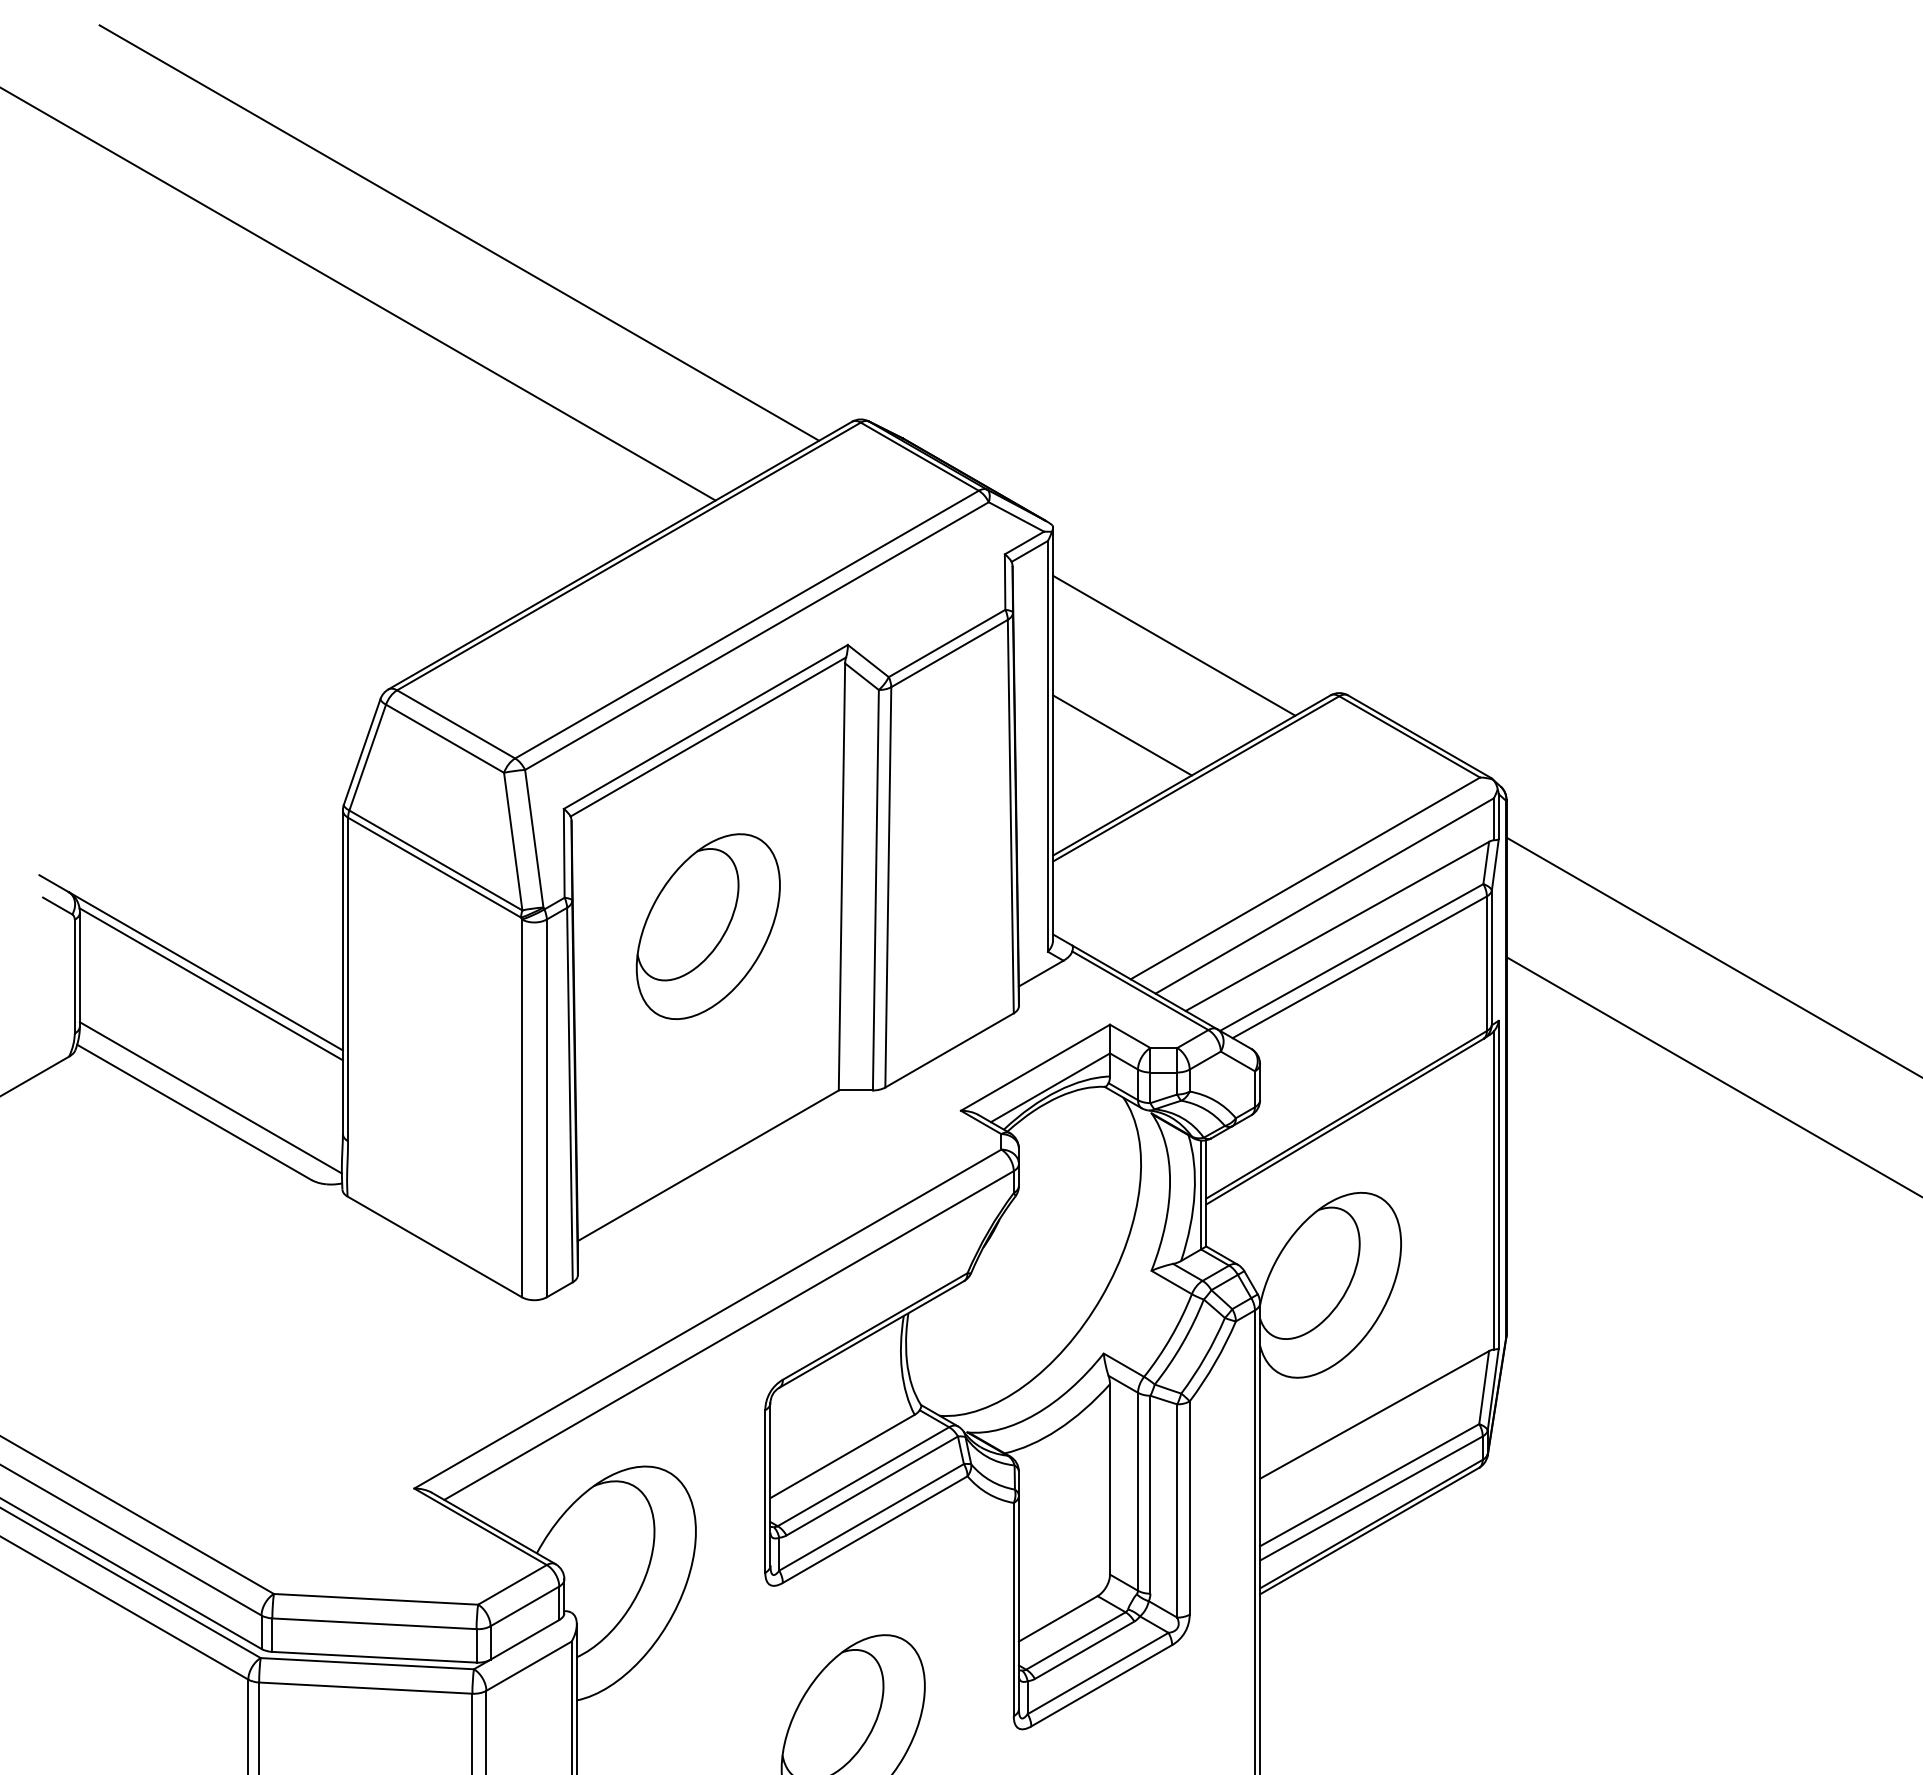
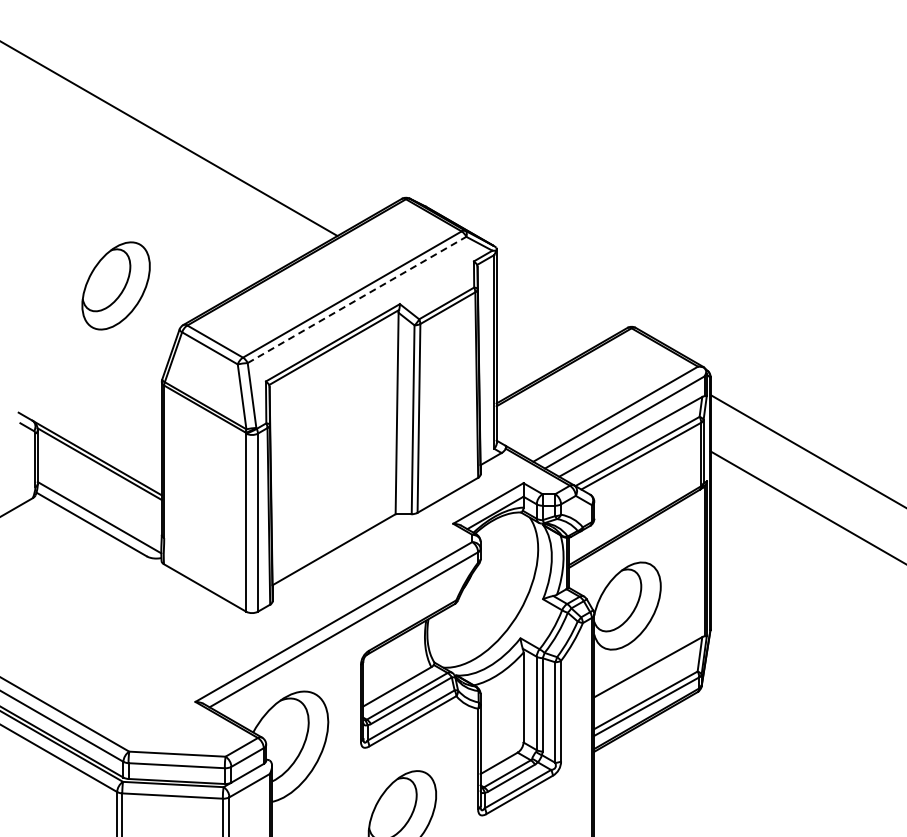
line: (458, 232) -> (216, 109), removed
line: (757, 635) -> (357, 299), solid -> dashed
line: (1173, 645) -> (553, 304), removed
line: (1122, 734) -> (529, 346), removed
part: (707, 925) -> (115, 285), moved

